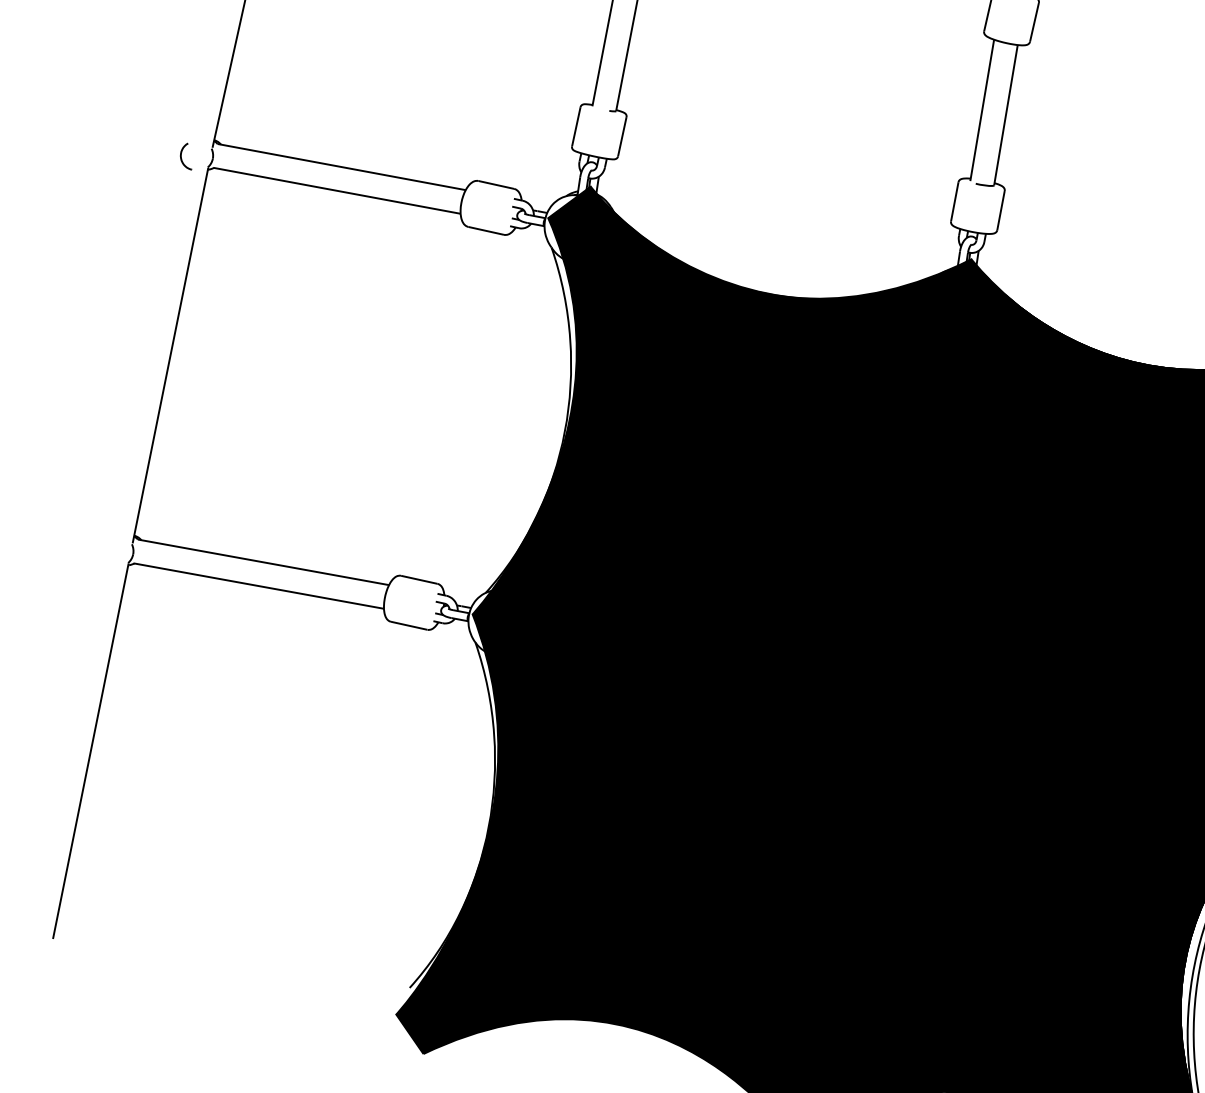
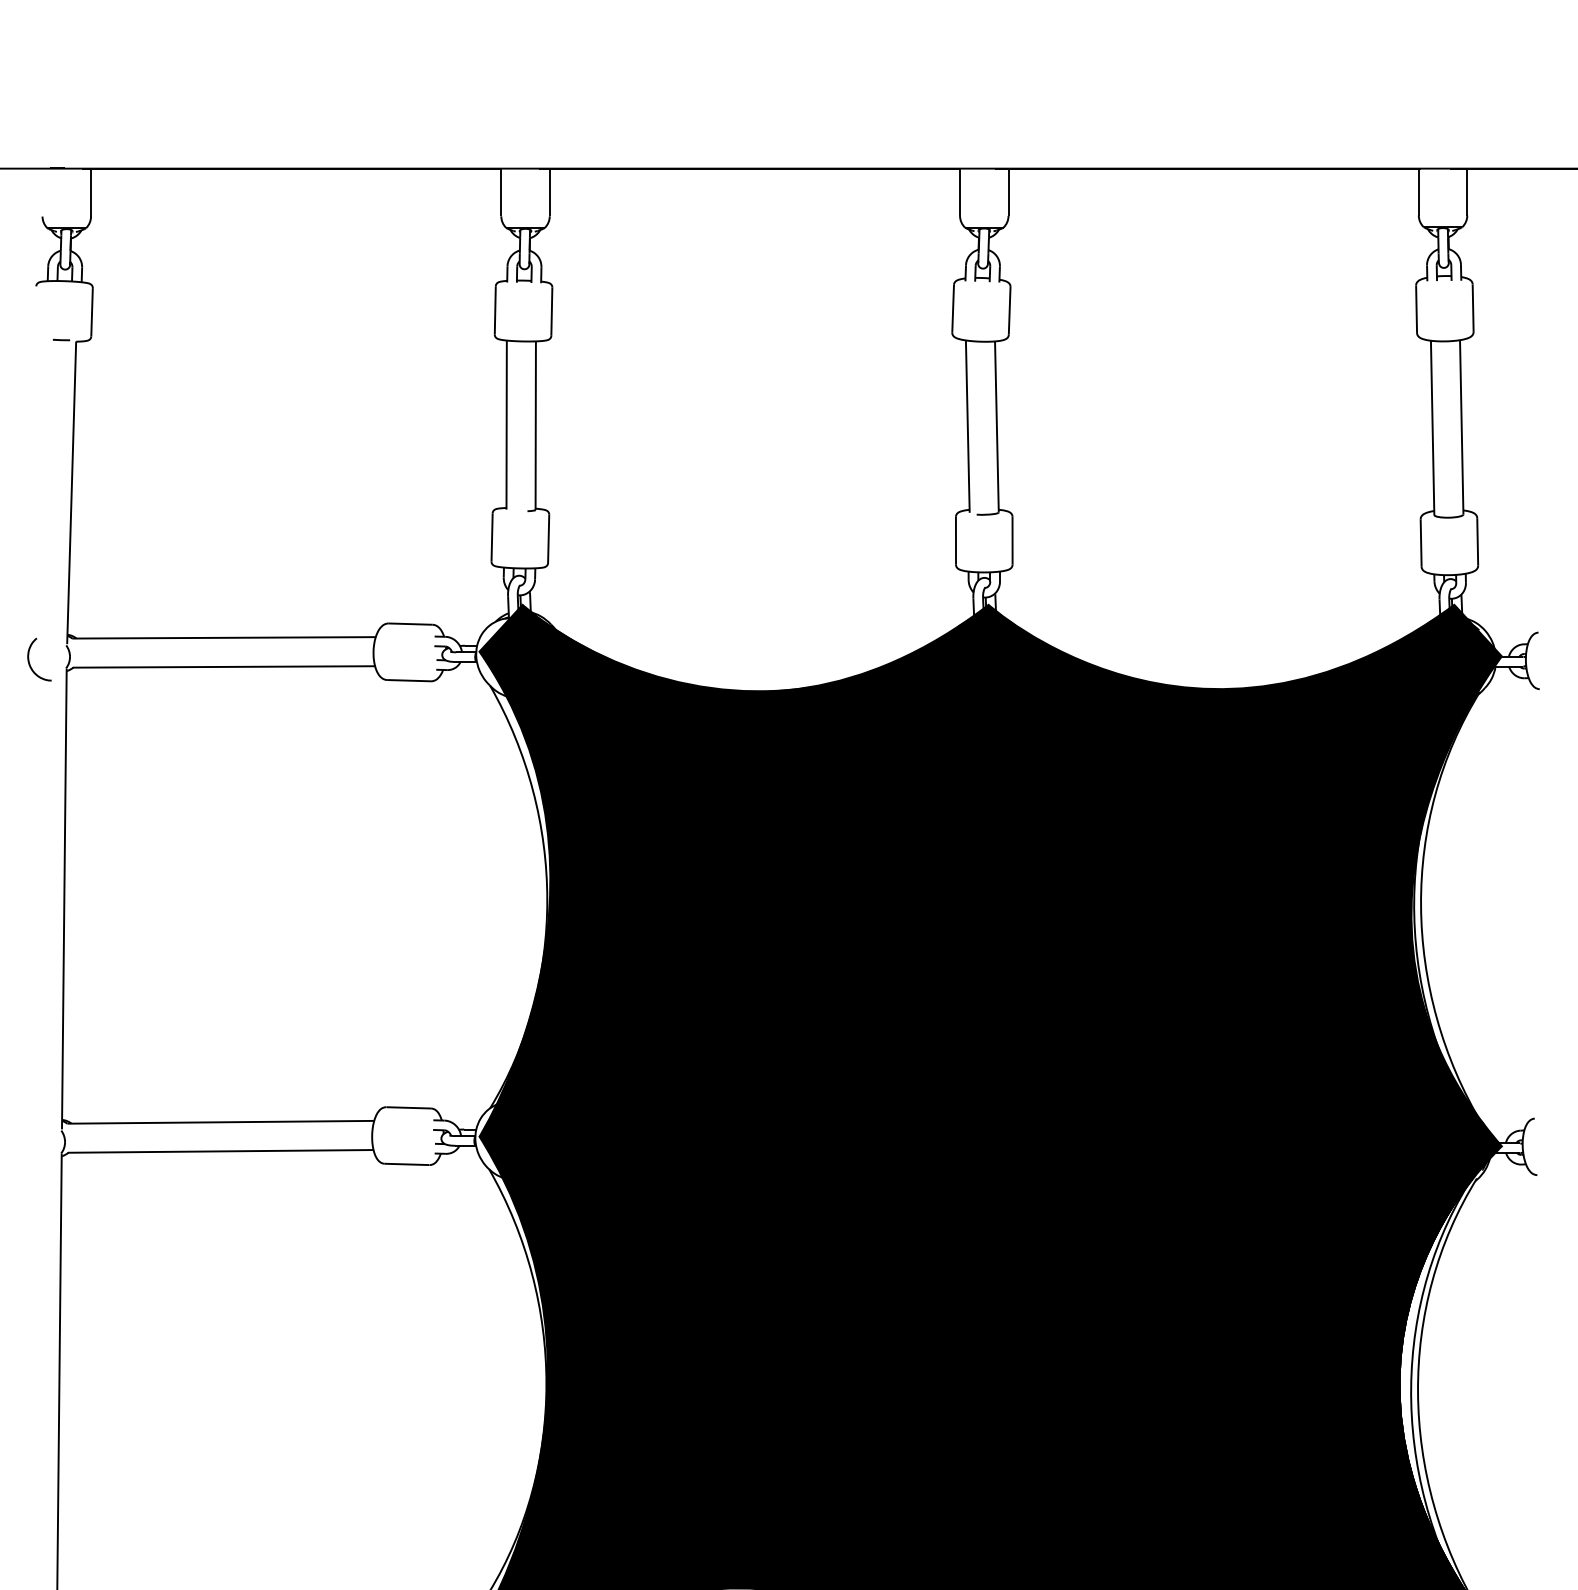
part: (186, 155) -> (38, 659), size x1.4

